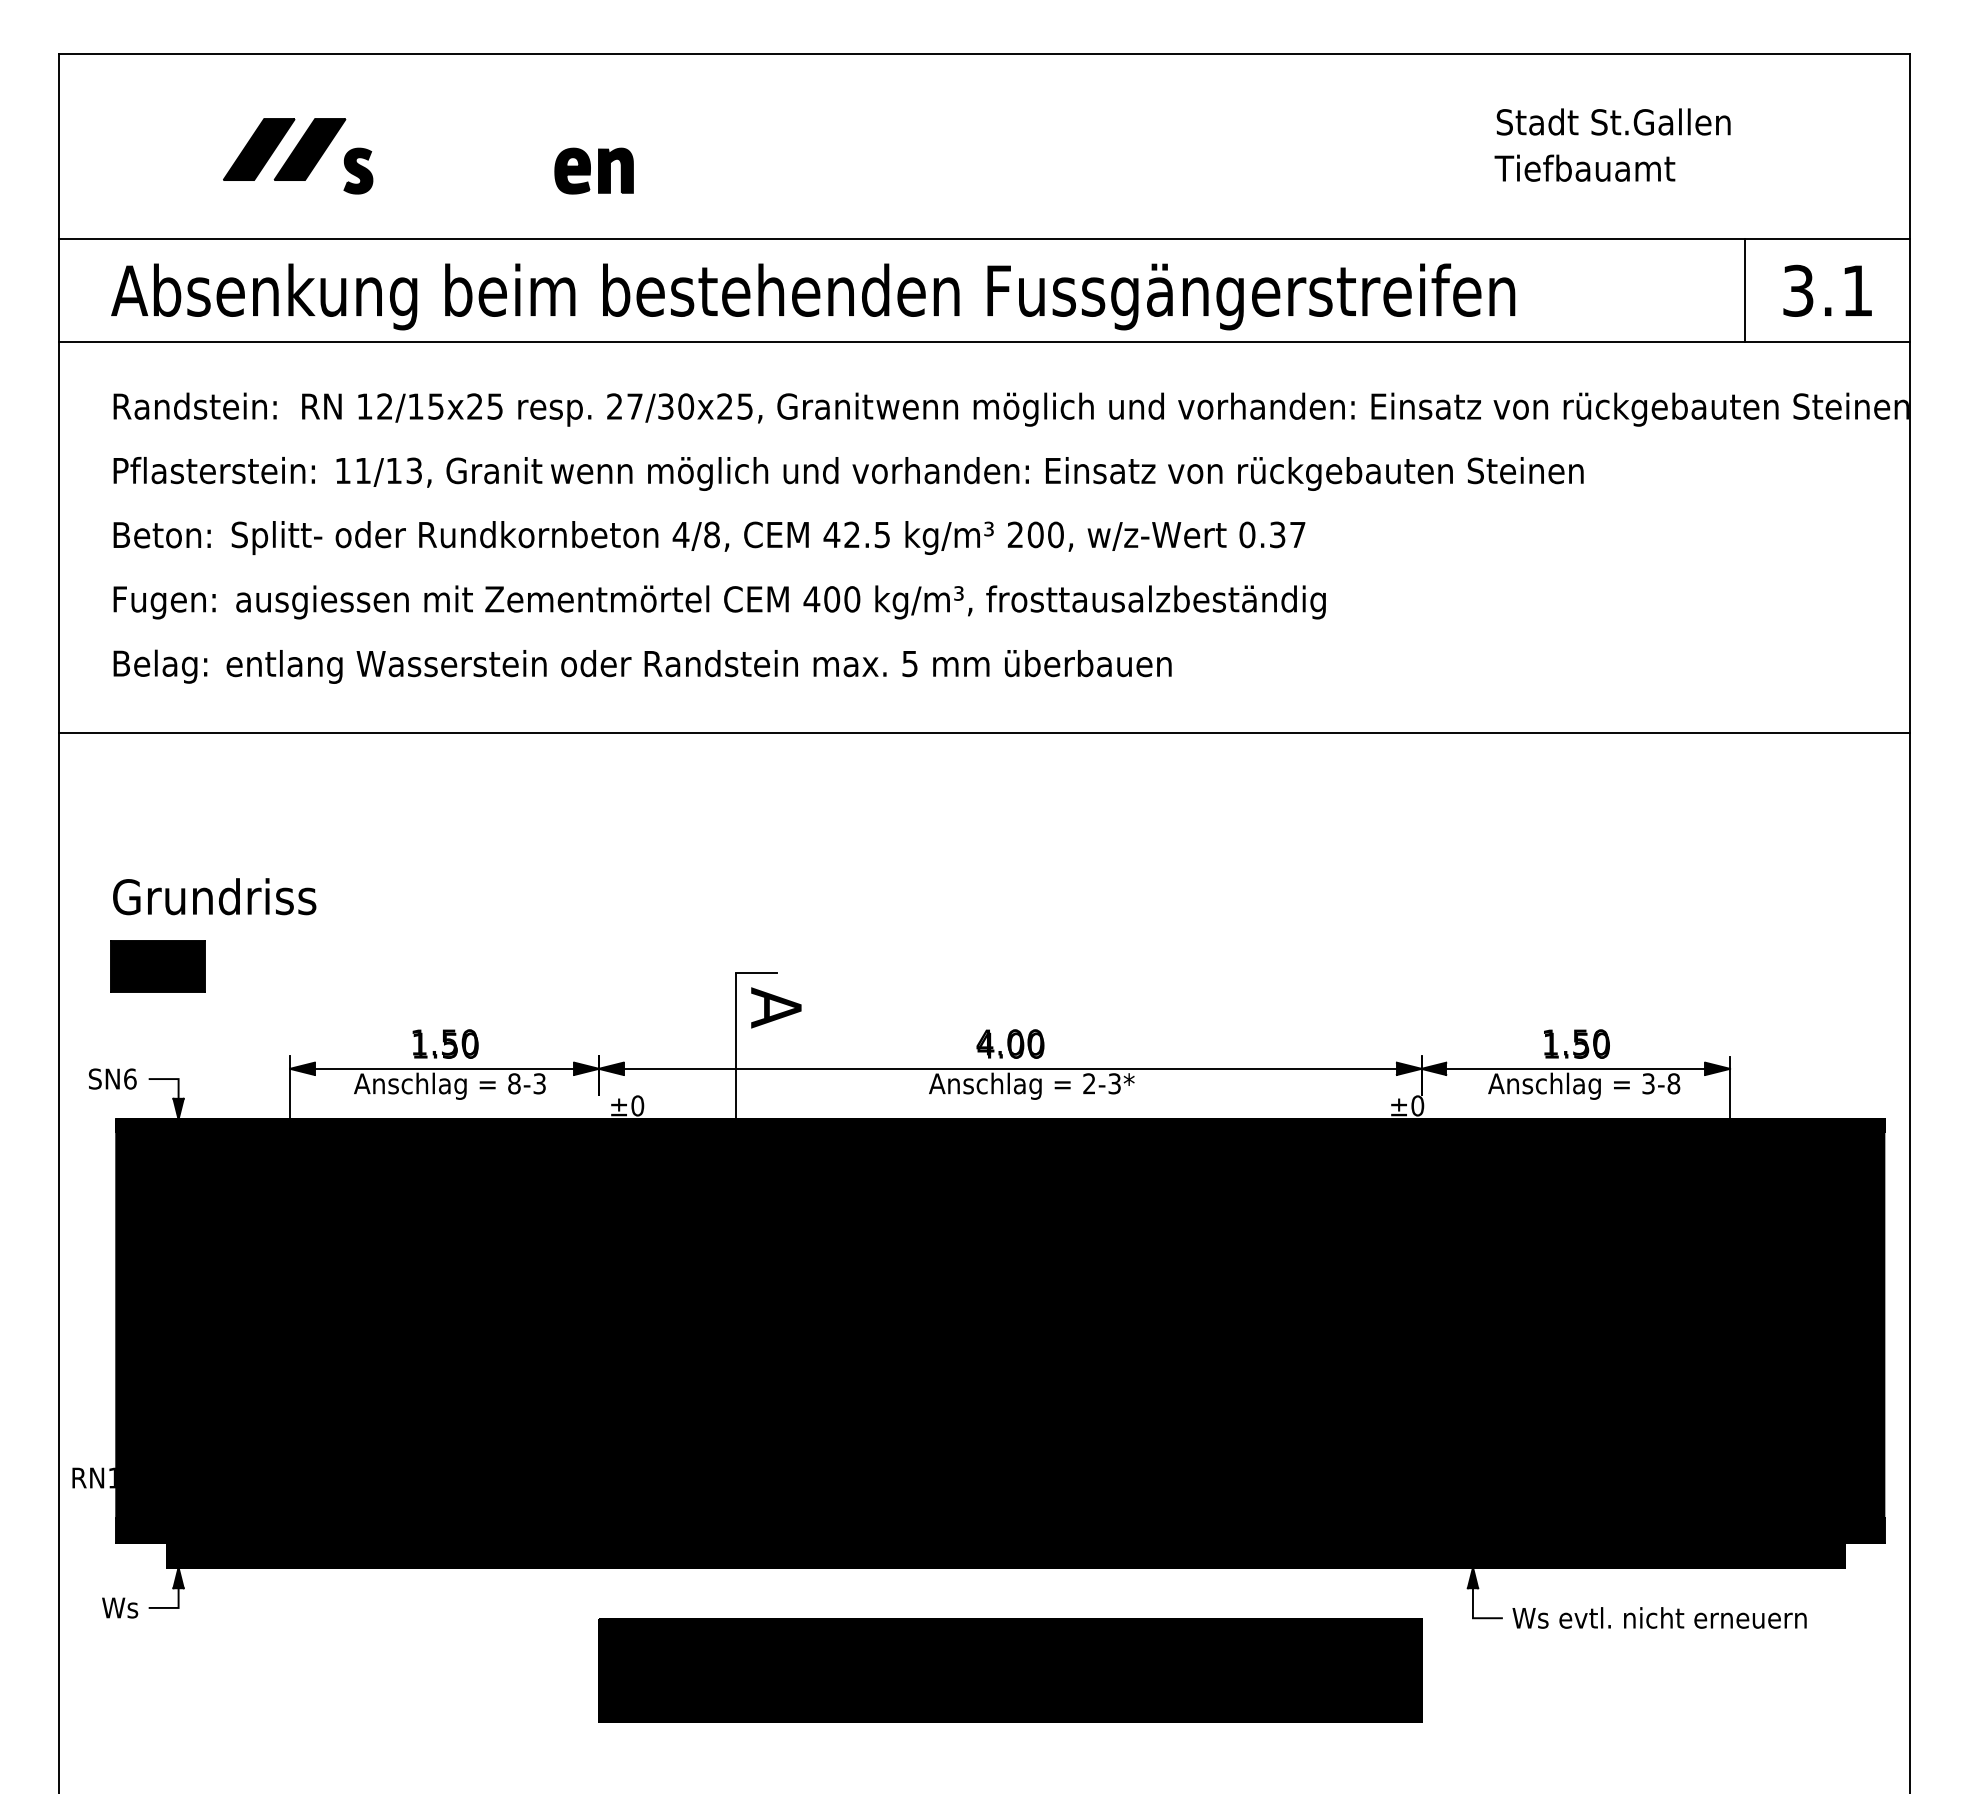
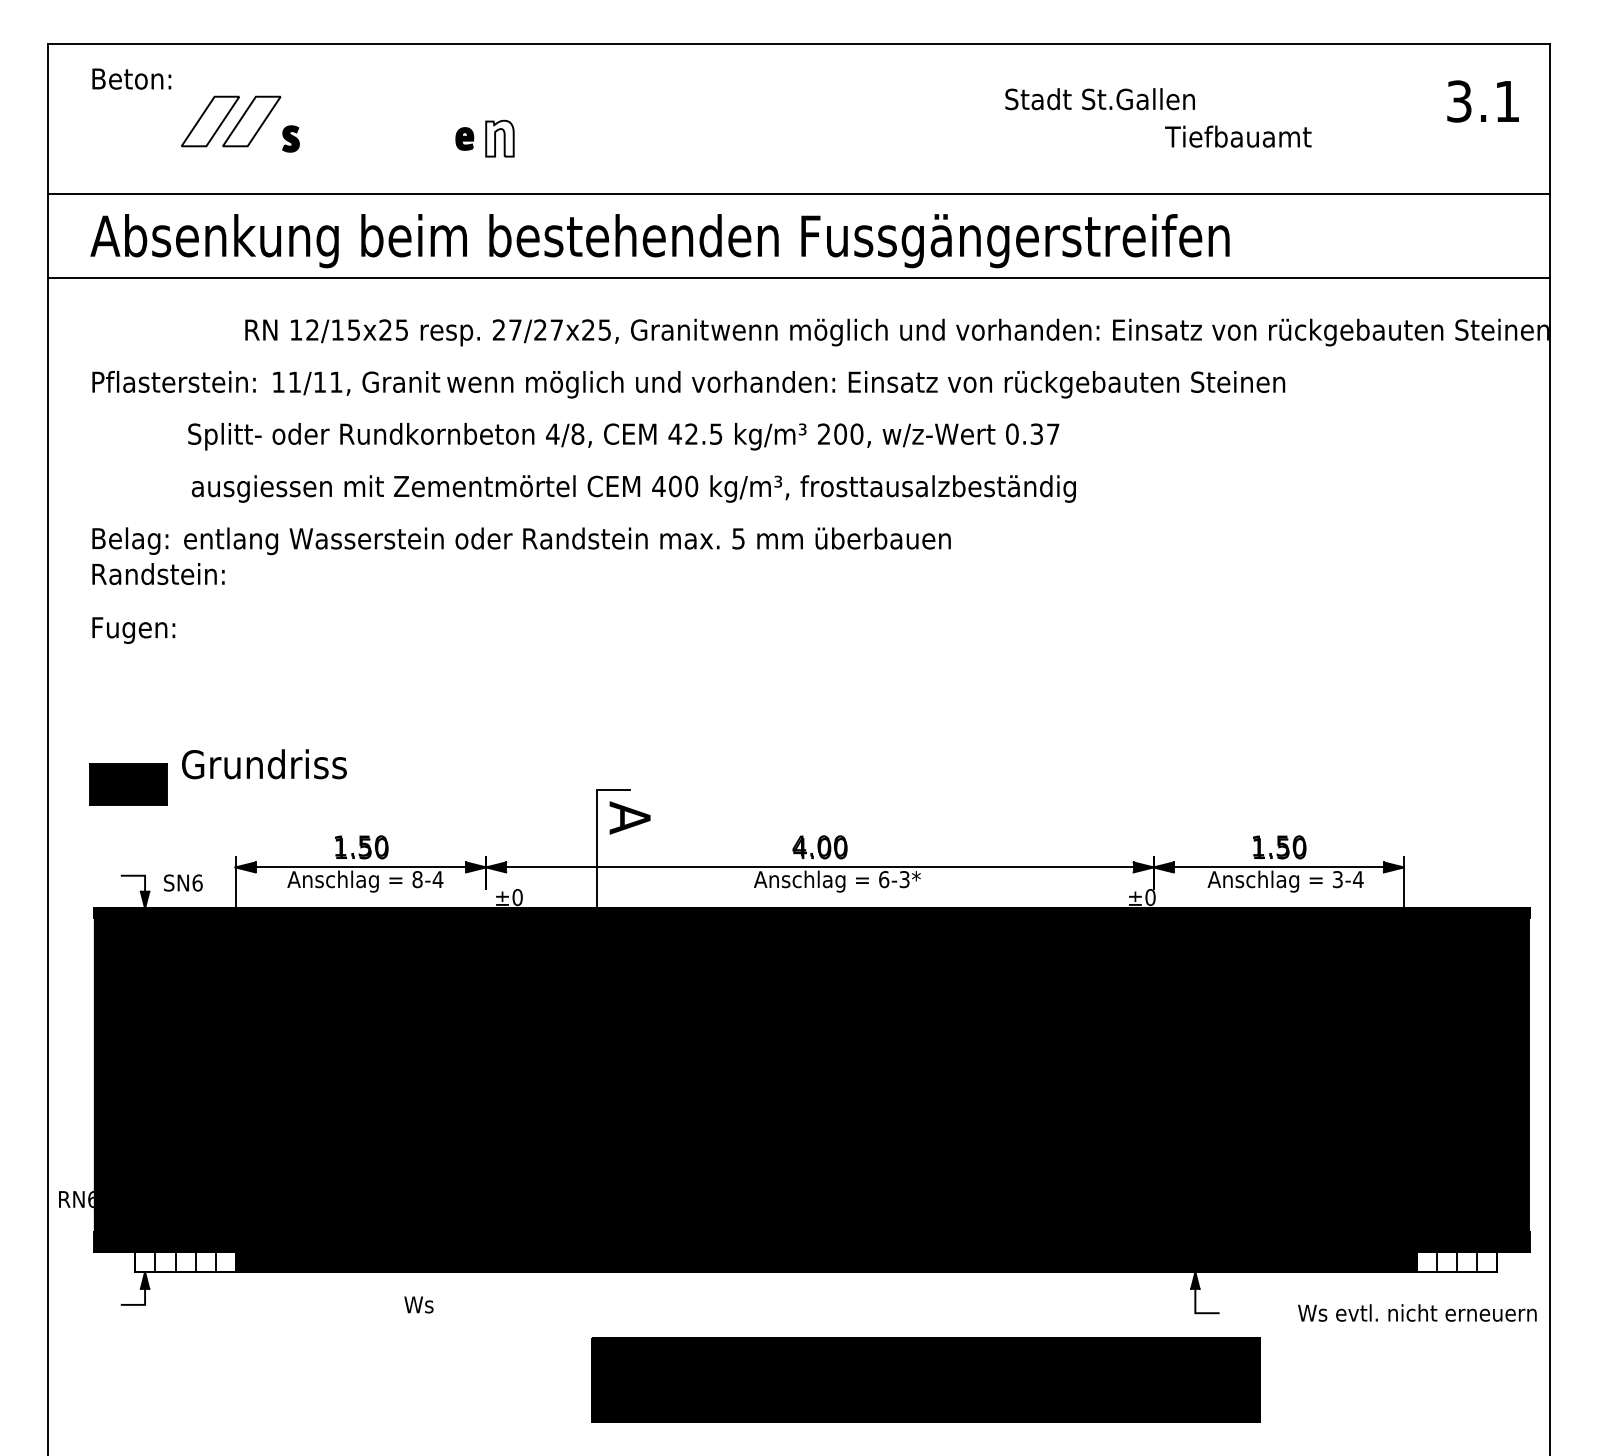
text: (1613, 121) -> (1100, 98), moved
fill: (258, 149) -> (209, 121), removed
fill: (309, 149) -> (251, 121), removed
text: (1584, 167) -> (1237, 136), moved
part: (358, 170) -> (291, 138), size x0.7
part: (572, 170) -> (464, 138), size x0.6
fill: (615, 170) -> (499, 138), removed
line: (1745, 289) -> (1416, 235), removed
text: (1827, 290) -> (1483, 101), moved
text: (194, 405) -> (157, 573), moved
text: (676, 406) -> (549, 330), 27/30x25, -> 27/27x25,
text: (413, 470) -> (335, 381), 11/13, -> 11/11,
text: (161, 535) -> (131, 79), moved
text: (164, 602) -> (133, 630), moved
line: (984, 732) -> (799, 594), removed
text: (214, 896) -> (264, 764), moved
text: (112, 1078) -> (183, 882), moved
text: (539, 1083) -> (437, 879), 8-3 -> 8-4
text: (1089, 1083) -> (884, 879), 2-3* -> 6-3*
text: (1673, 1083) -> (1358, 879), 3-8 -> 3-4
text: (111, 1477) -> (90, 1199), RN12 -> RN62
fill: (228, 1555) -> (185, 1262), removed
fill: (1795, 1555) -> (1457, 1262), removed
text: (120, 1607) -> (419, 1304), moved
text: (1659, 1617) -> (1417, 1312), moved
part: (1010, 1670) -> (926, 1379), moved

